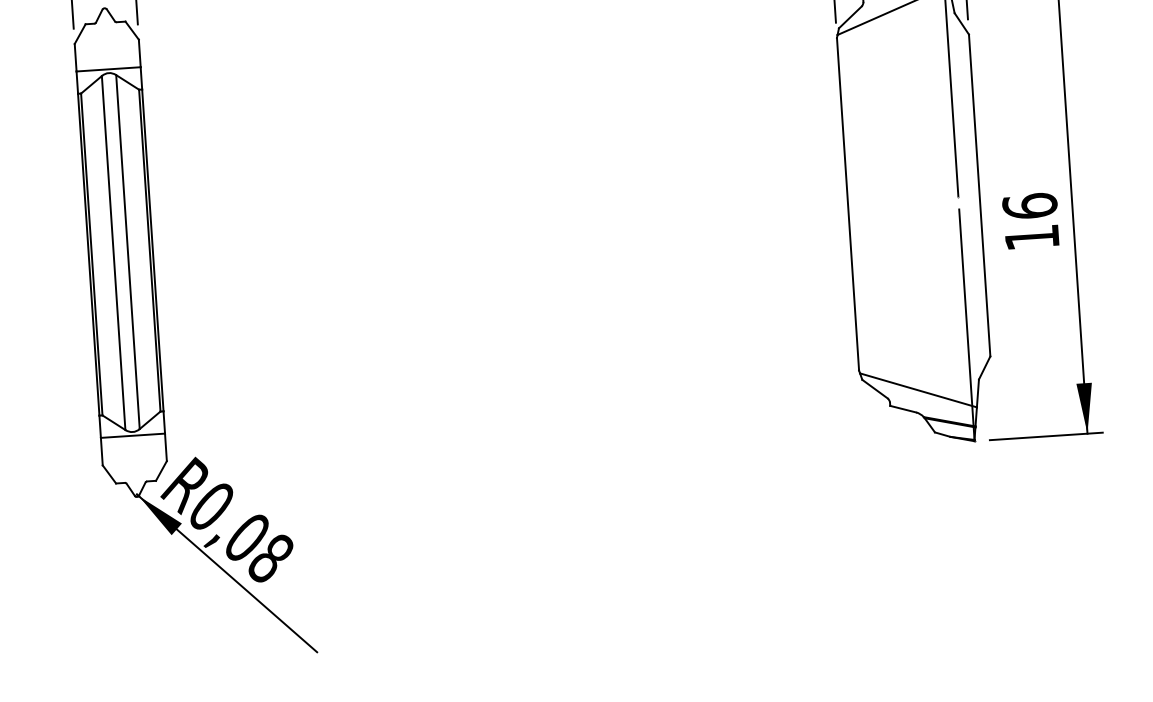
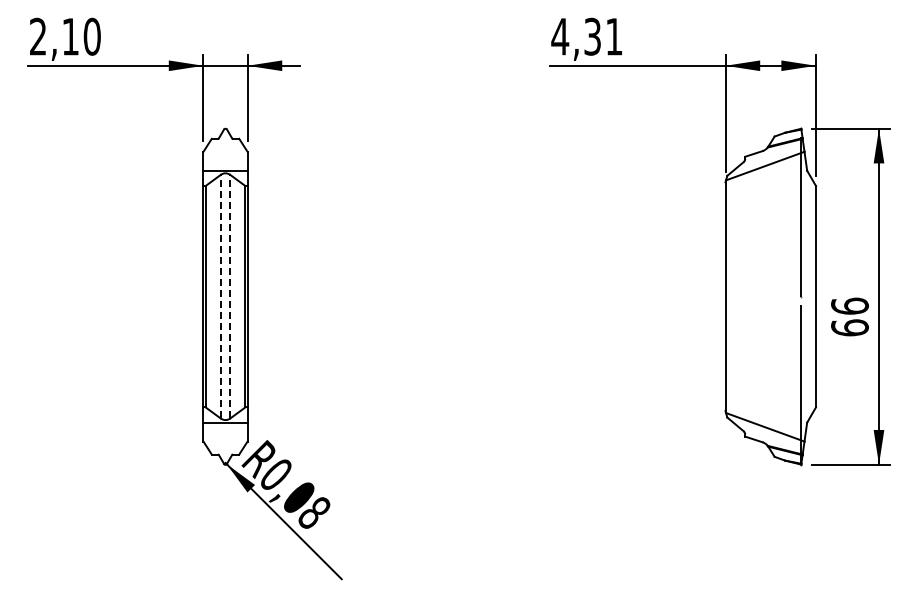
text: (1031, 237) -> (849, 327), 16 -> 66
line: (128, 251) -> (230, 296), solid -> dashed
line: (113, 252) -> (220, 296), solid -> dashed

